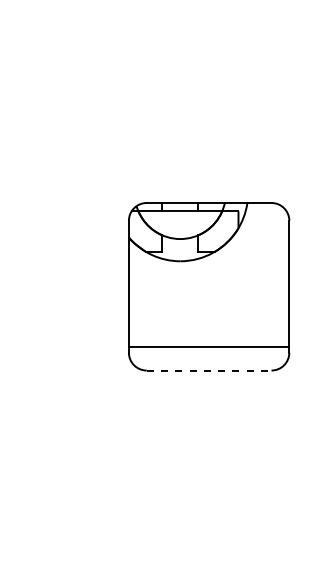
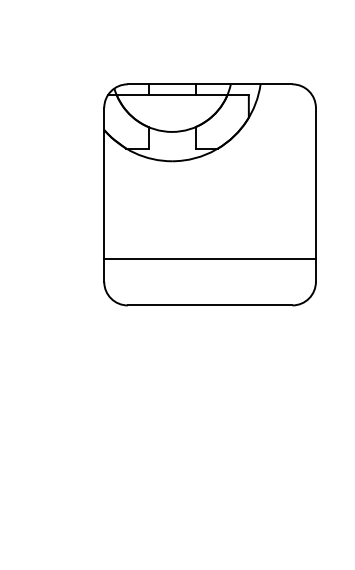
line: (208, 347) -> (209, 259), moved
line: (209, 370) -> (210, 305), dashed -> solid

